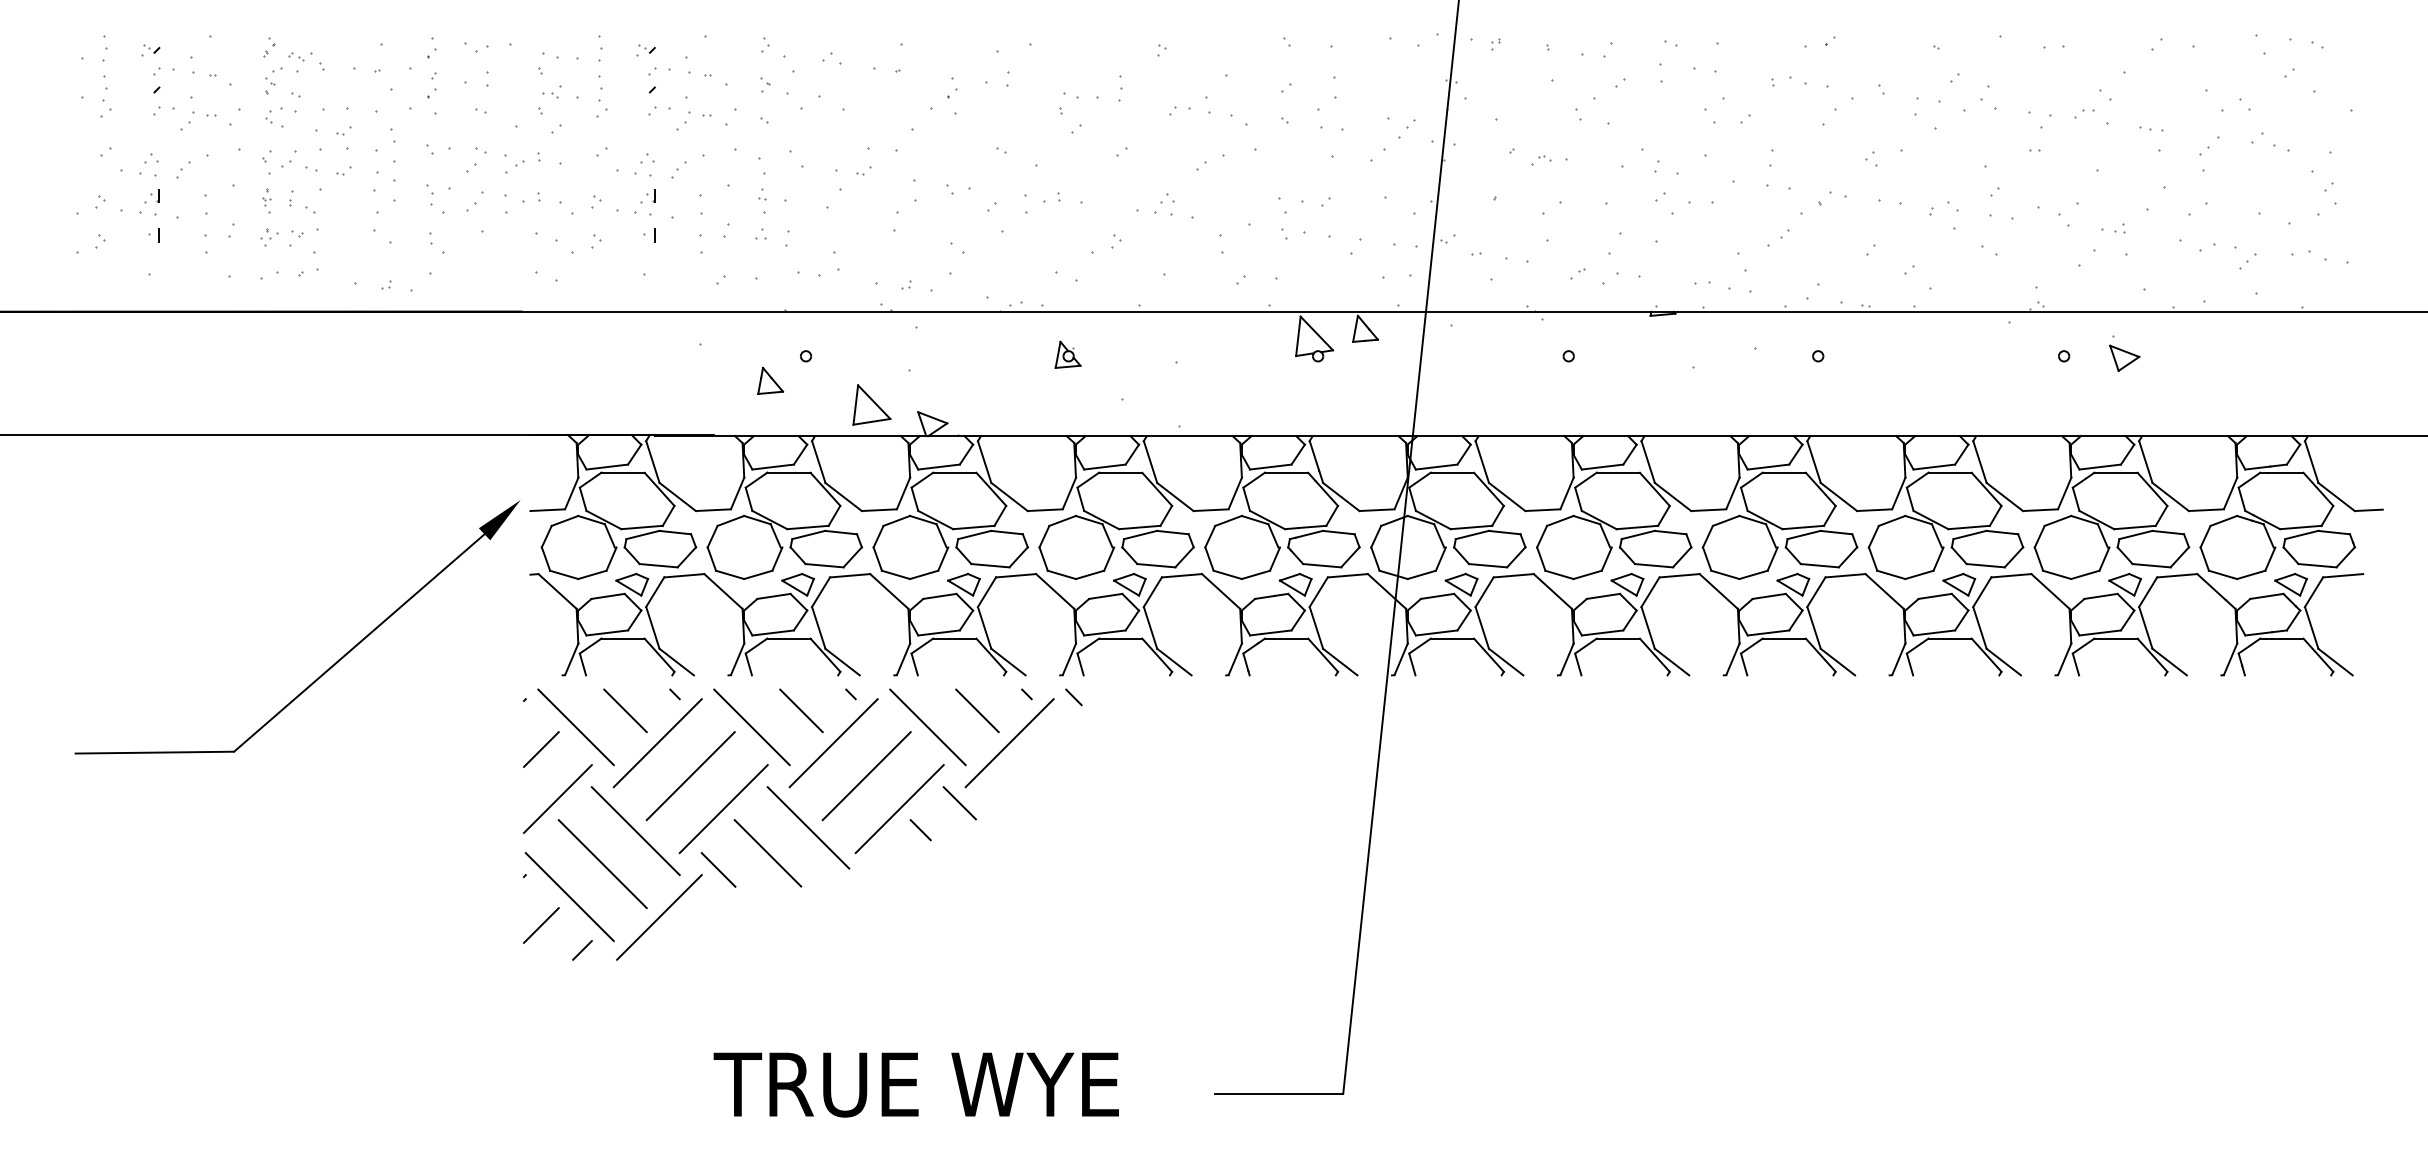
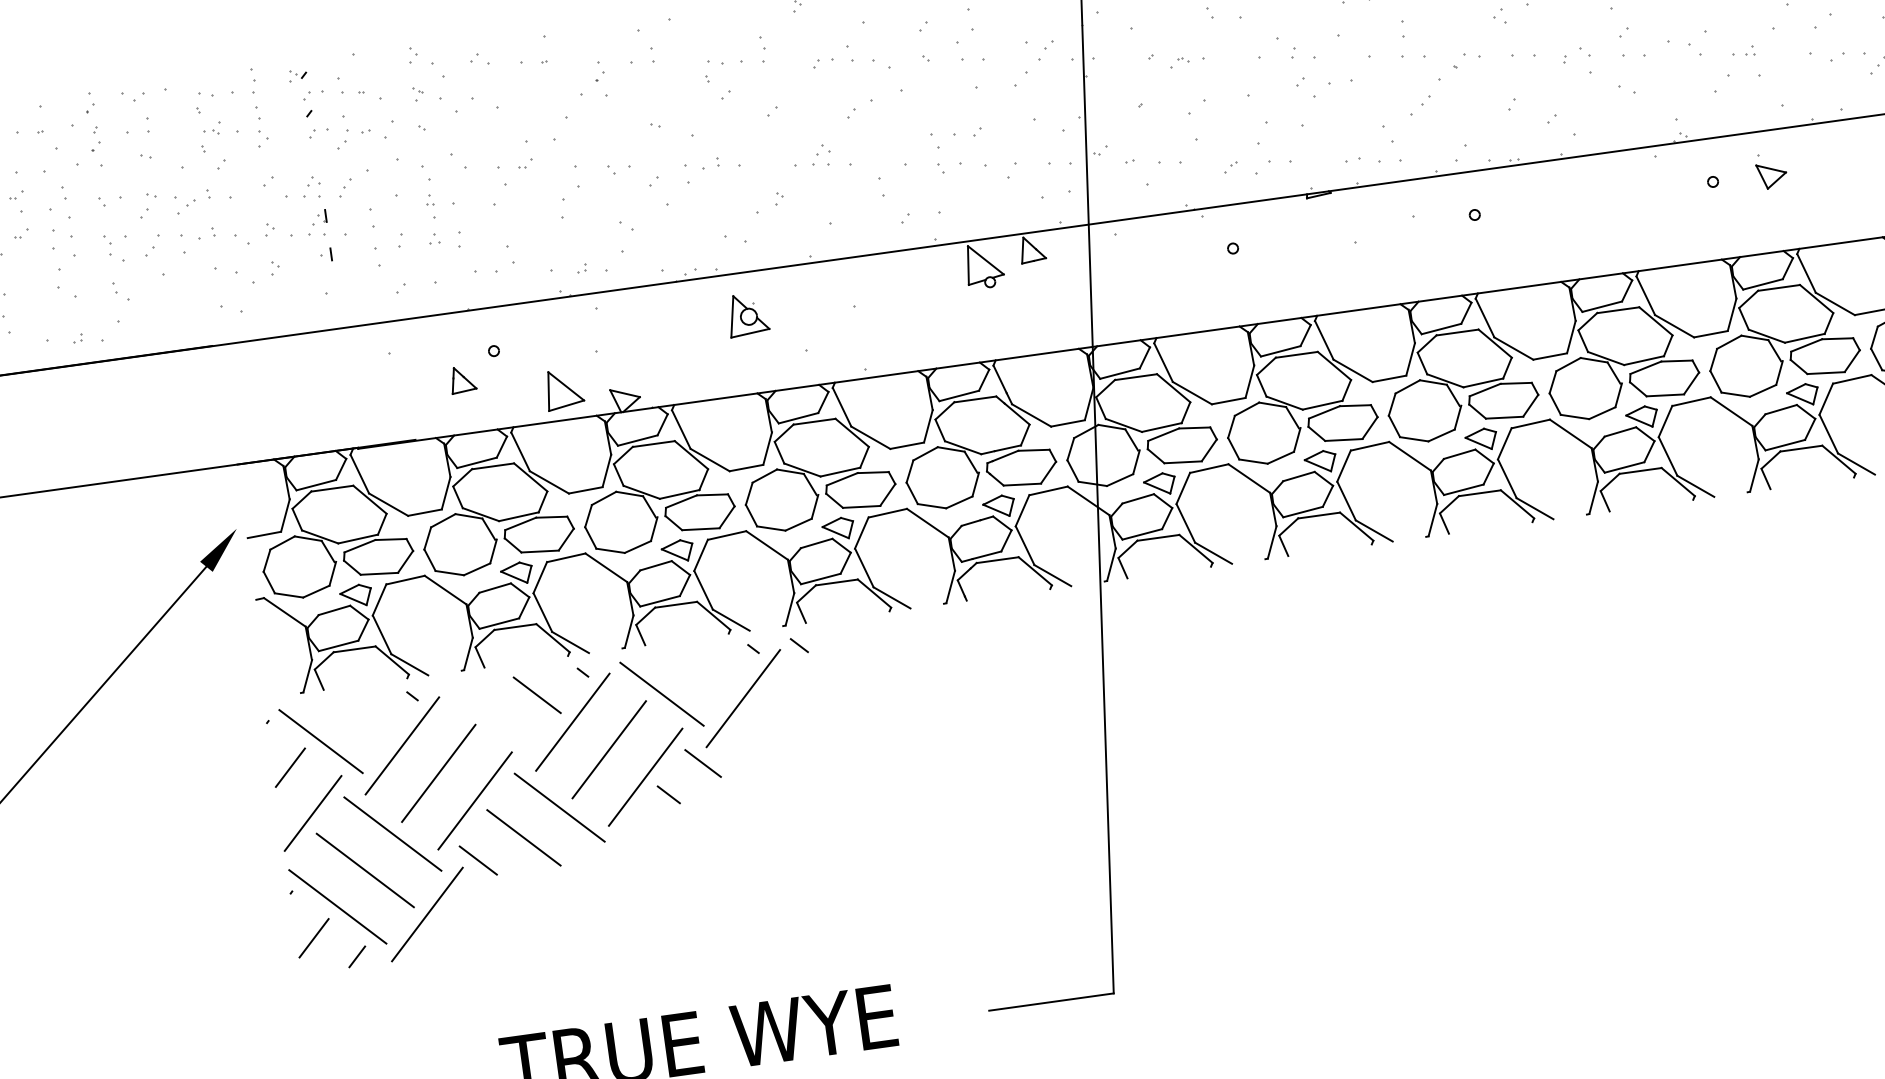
part: (1067, 354) -> (747, 314), size x1.6
line: (625, 710) -> (366, 718), removed
line: (977, 710) -> (707, 671), removed
line: (751, 727) -> (491, 718), removed

